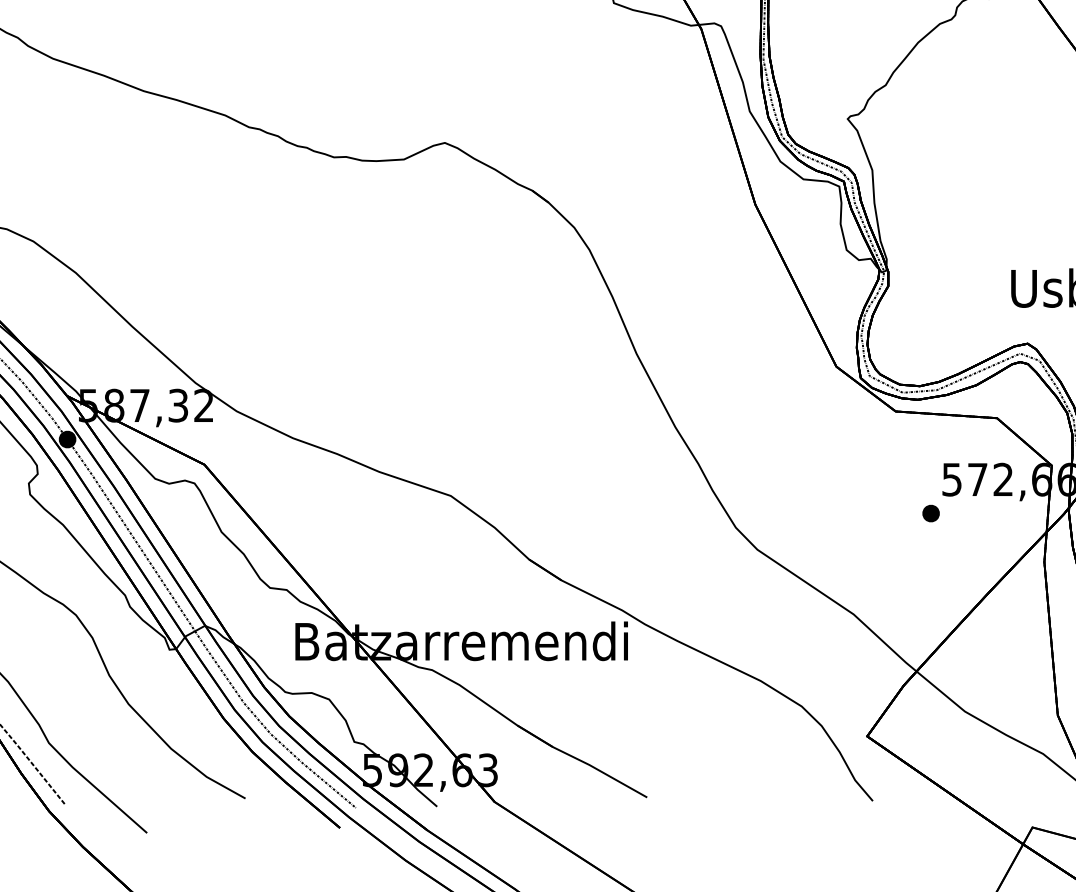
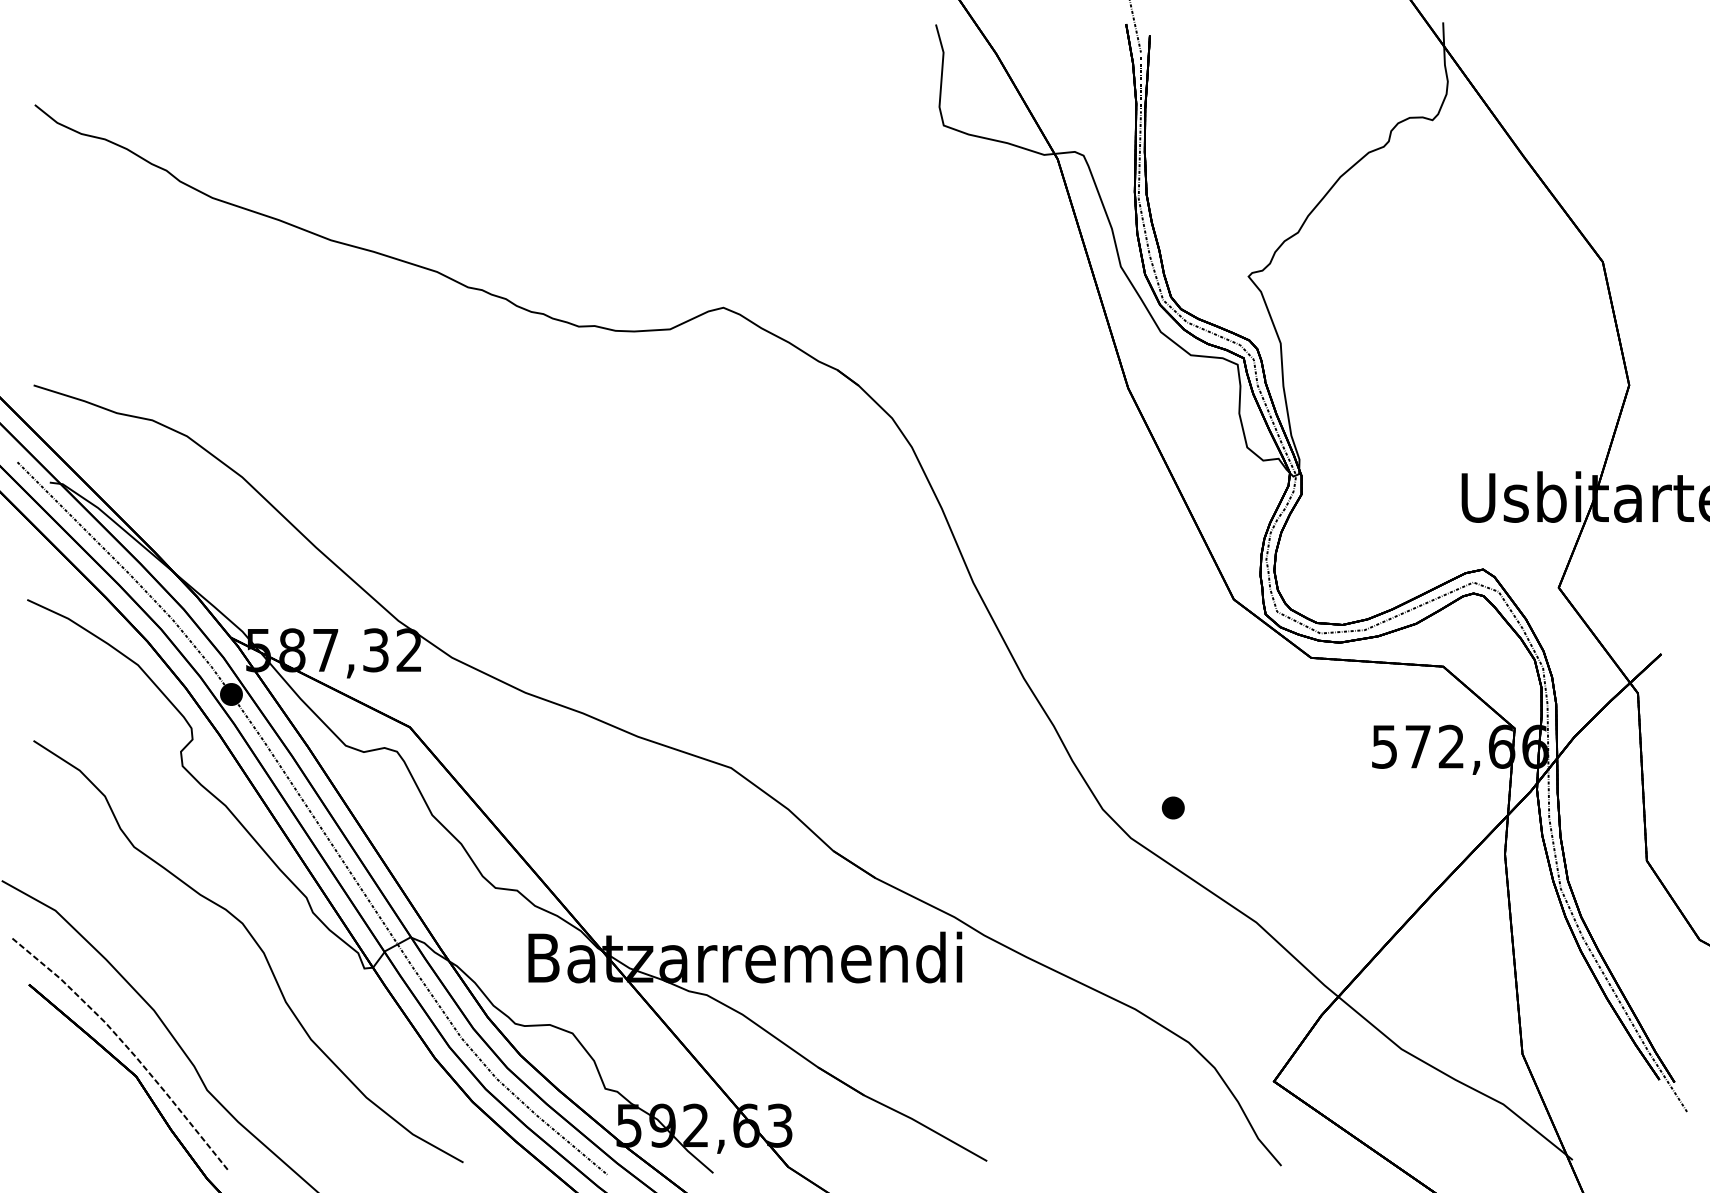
part: (930, 513) -> (1172, 807), moved

